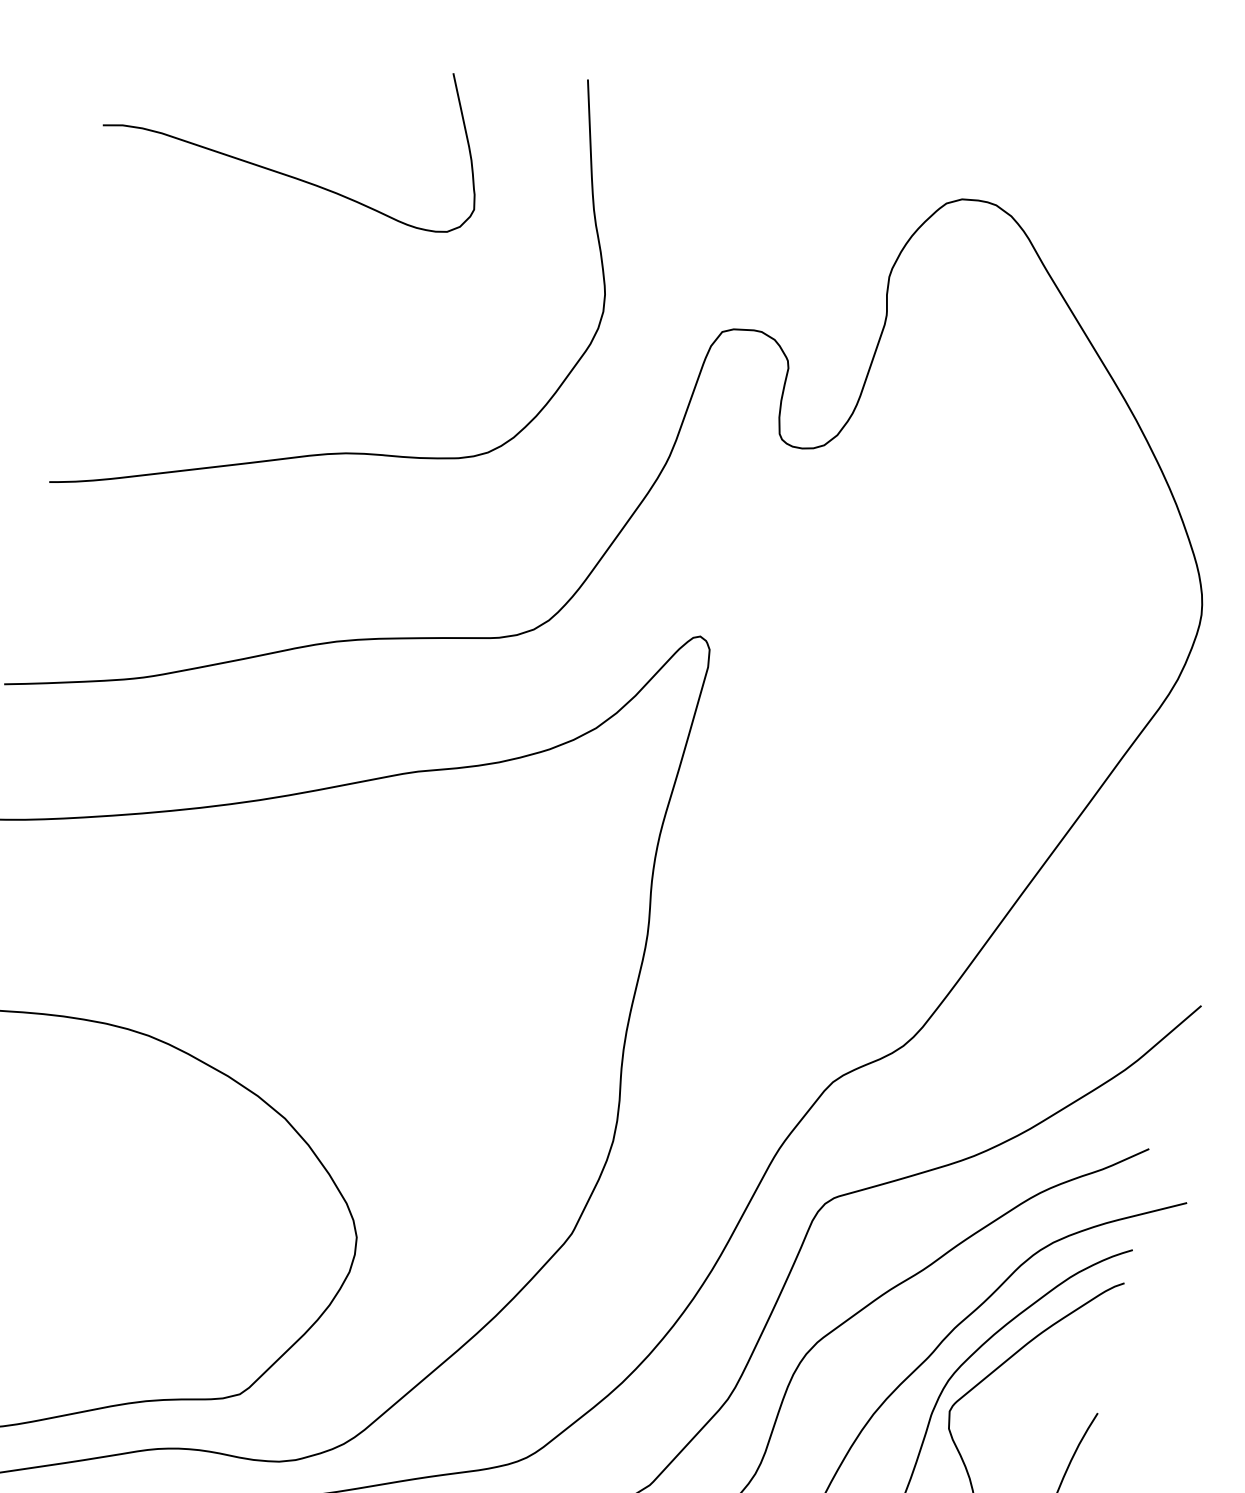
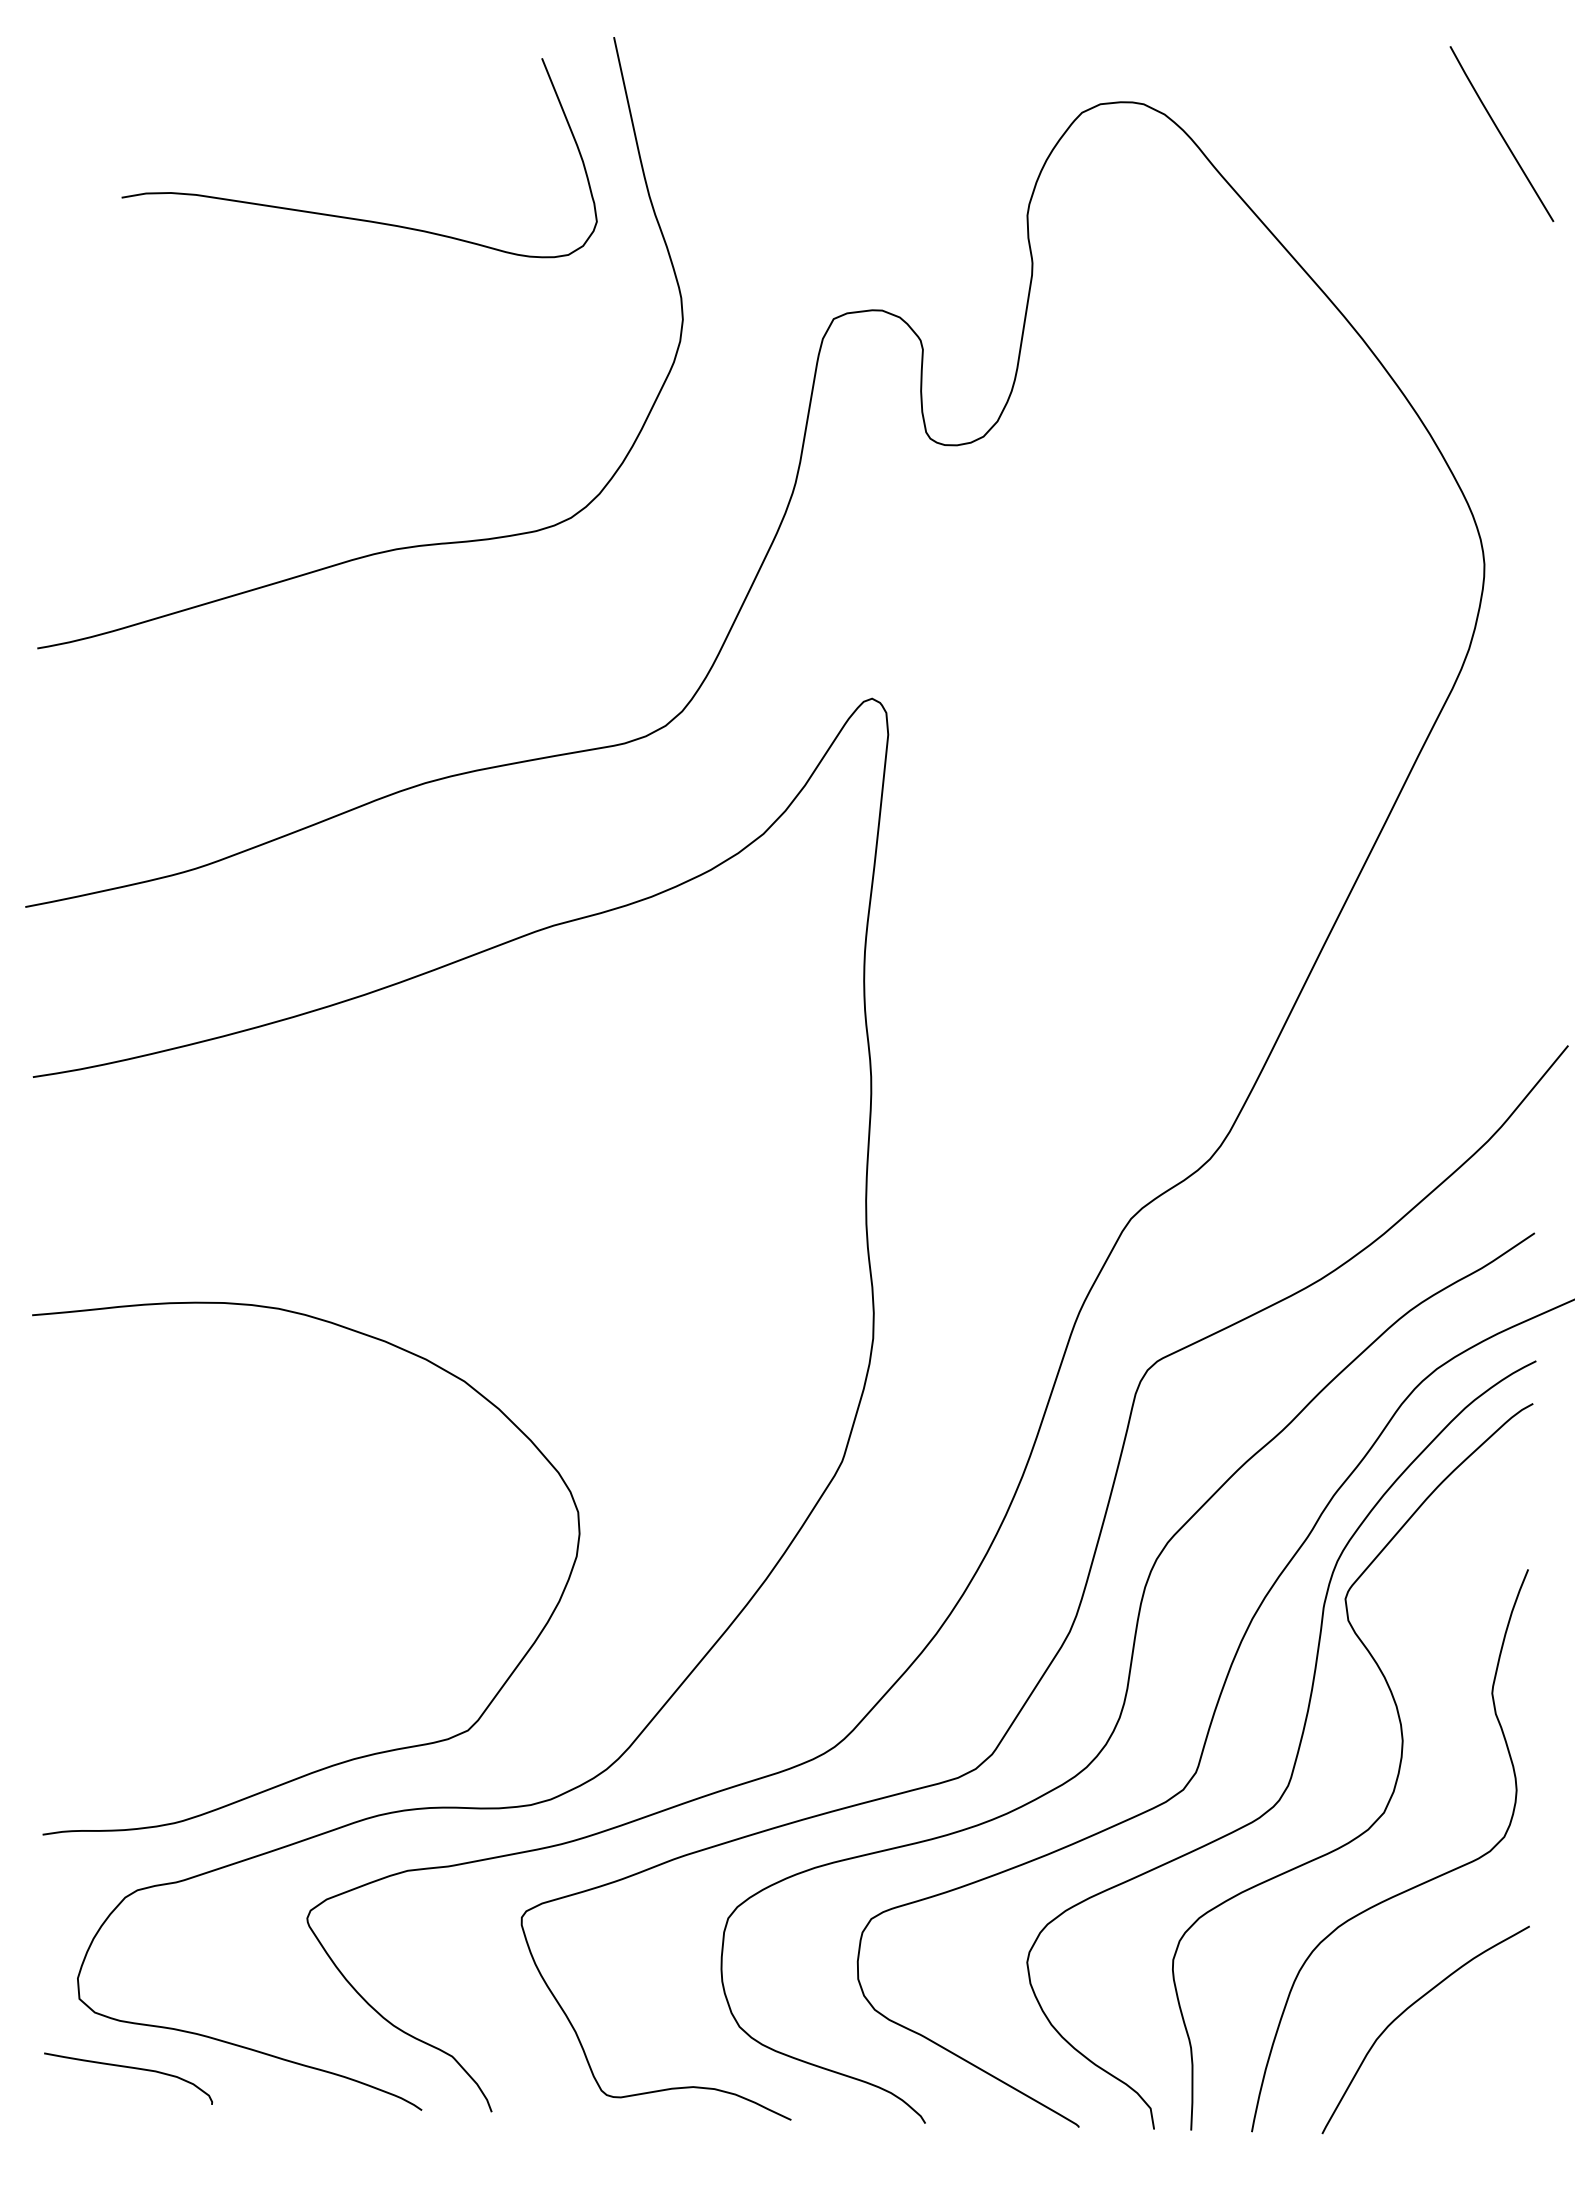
curve: (282, 172) -> (352, 217), moved

